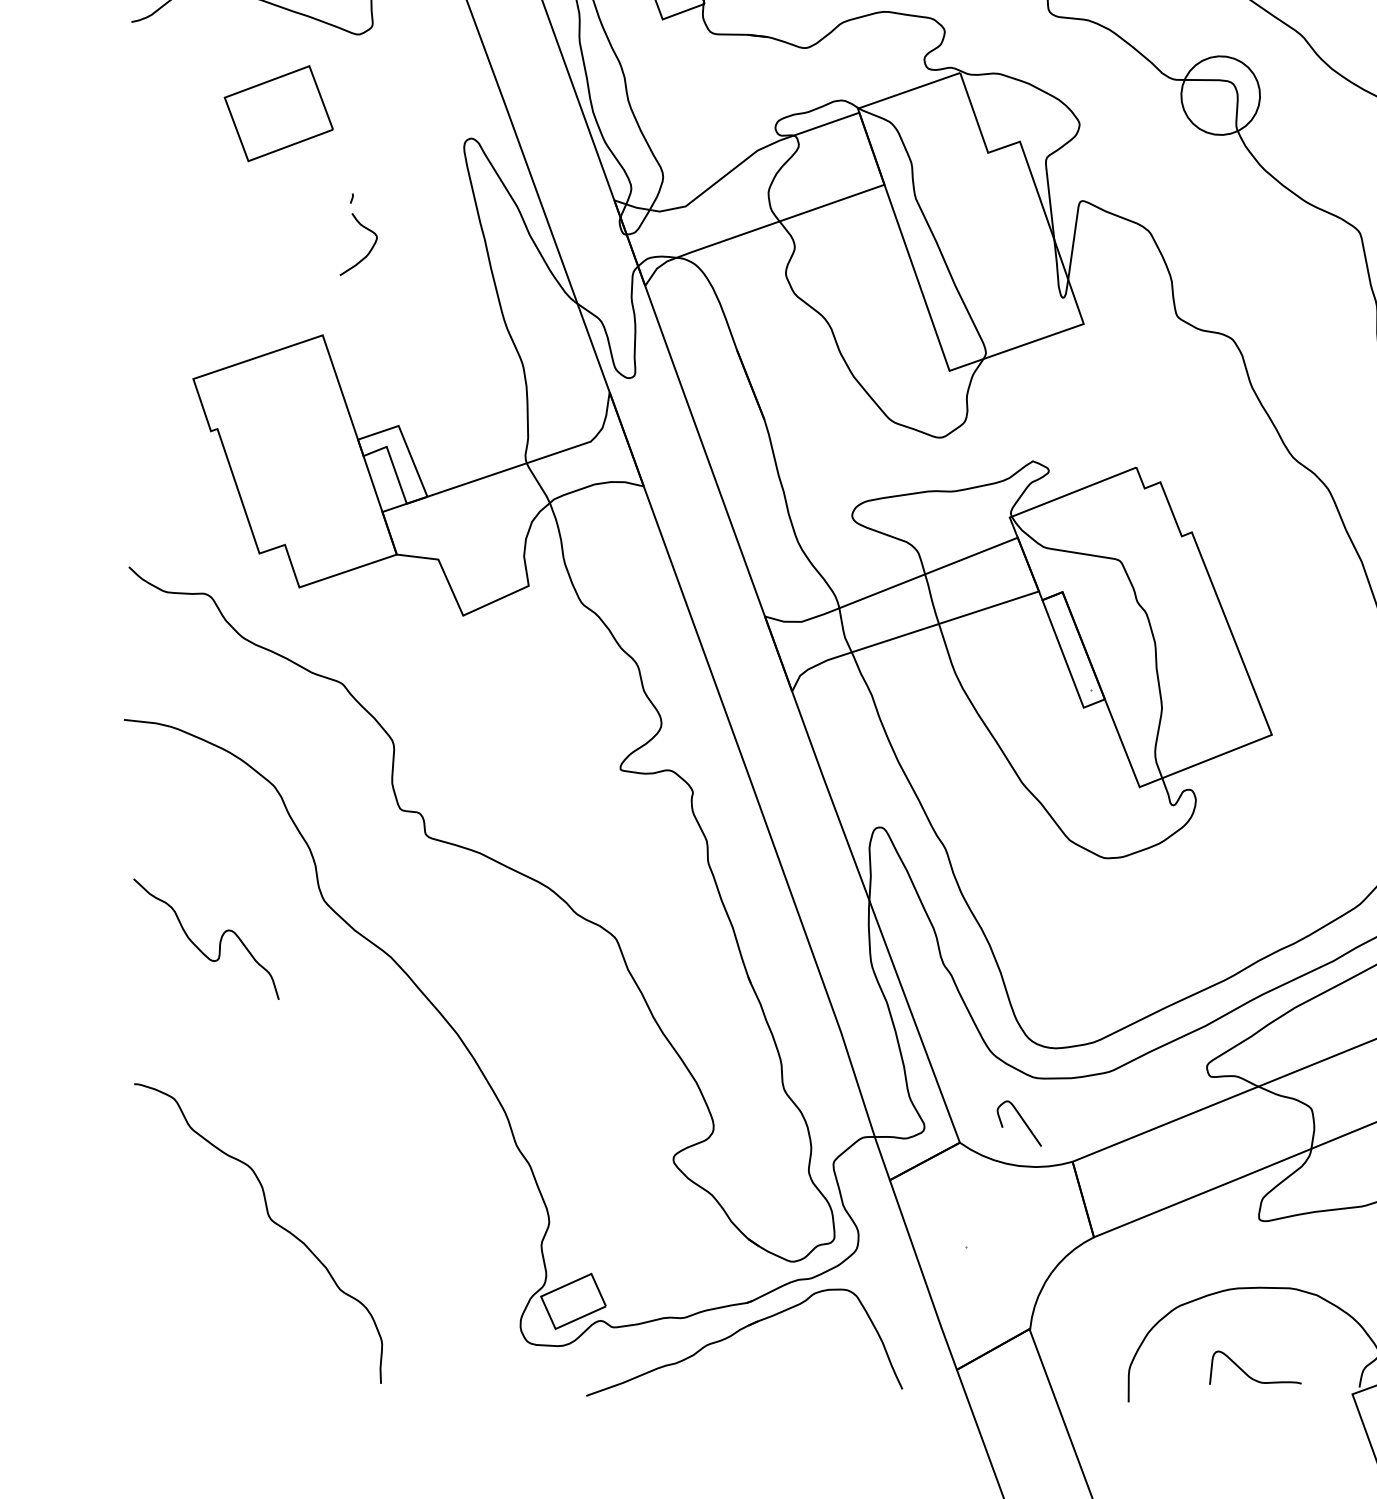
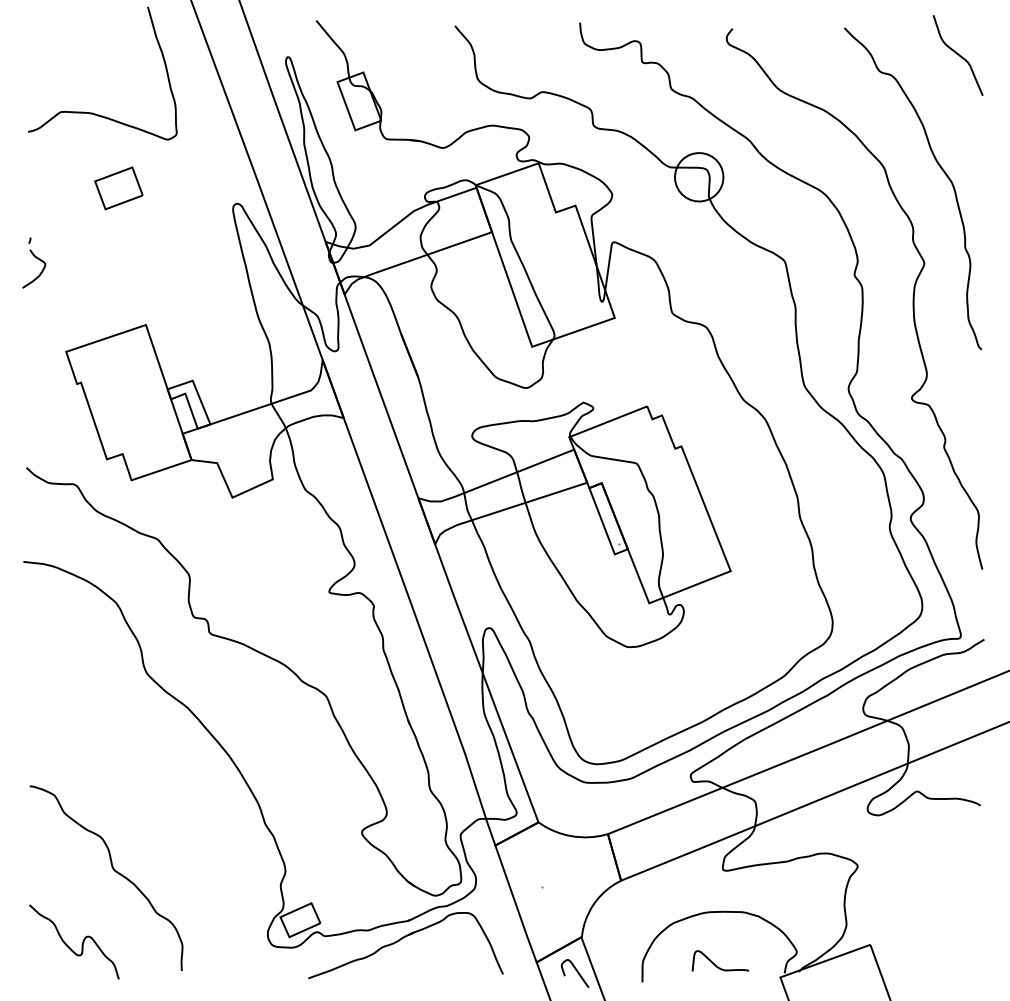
part: (278, 113) -> (118, 188), size x0.71
part: (359, 233) -> (34, 262), moved
curve: (198, 946) -> (69, 946), moved
curve: (1021, 1120) -> (576, 971), moved

